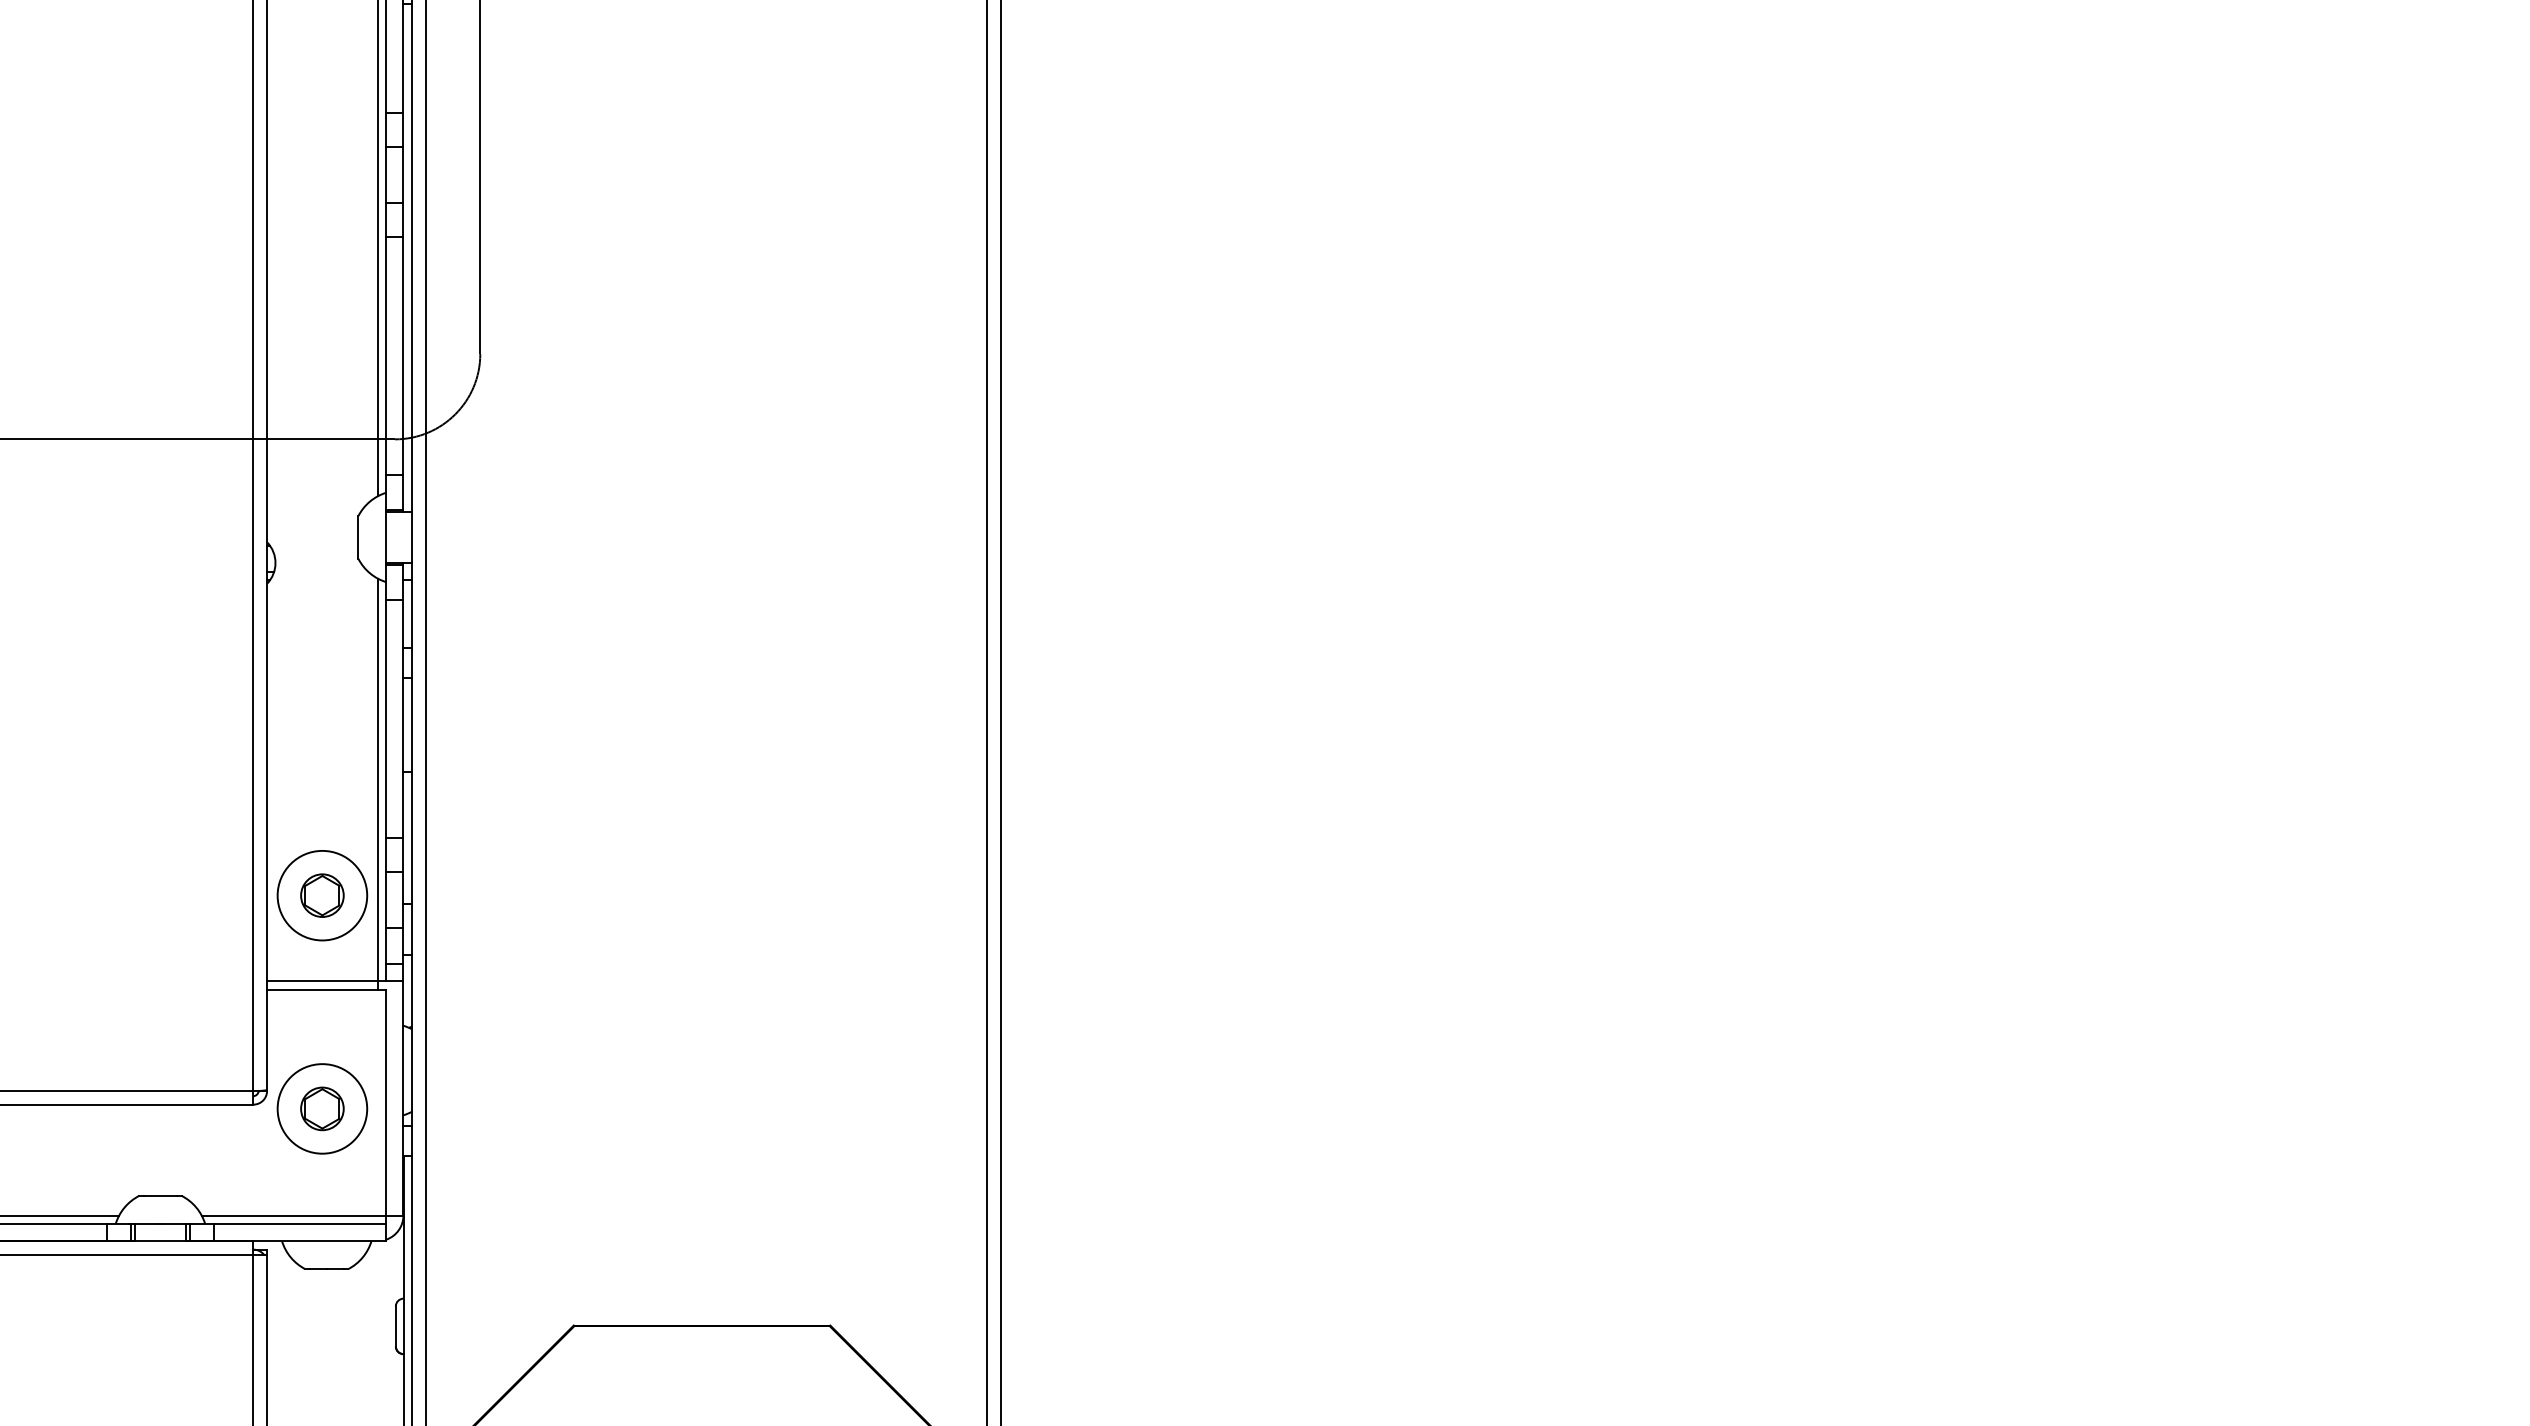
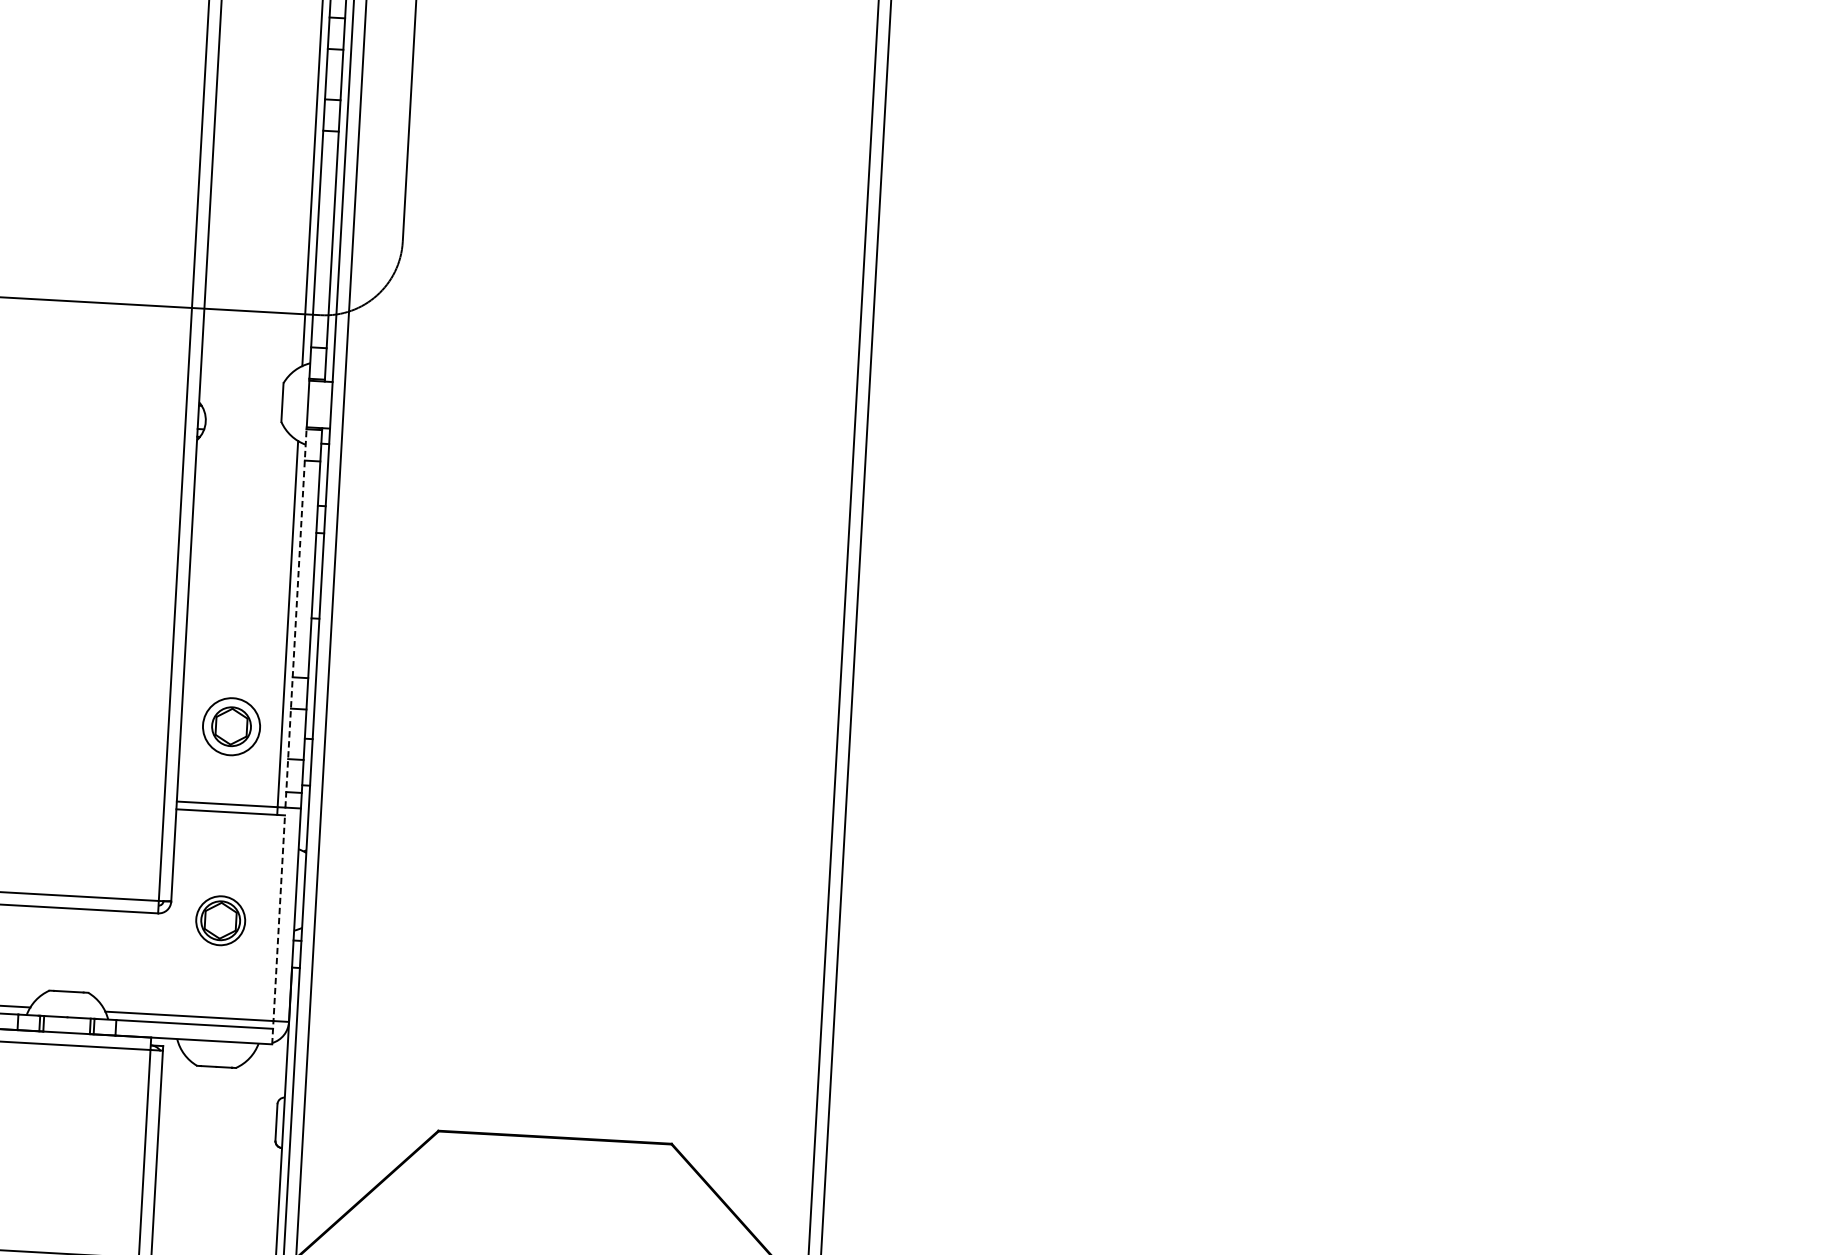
line: (386, 773) -> (296, 618), solid -> dashed
circle: (322, 895) -> (231, 726), size x0.7
circle: (322, 1108) -> (220, 920), size x0.6
line: (386, 1115) -> (278, 930), solid -> dashed

